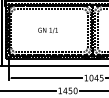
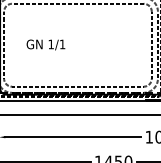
text: (47, 29) -> (44, 42), moved

